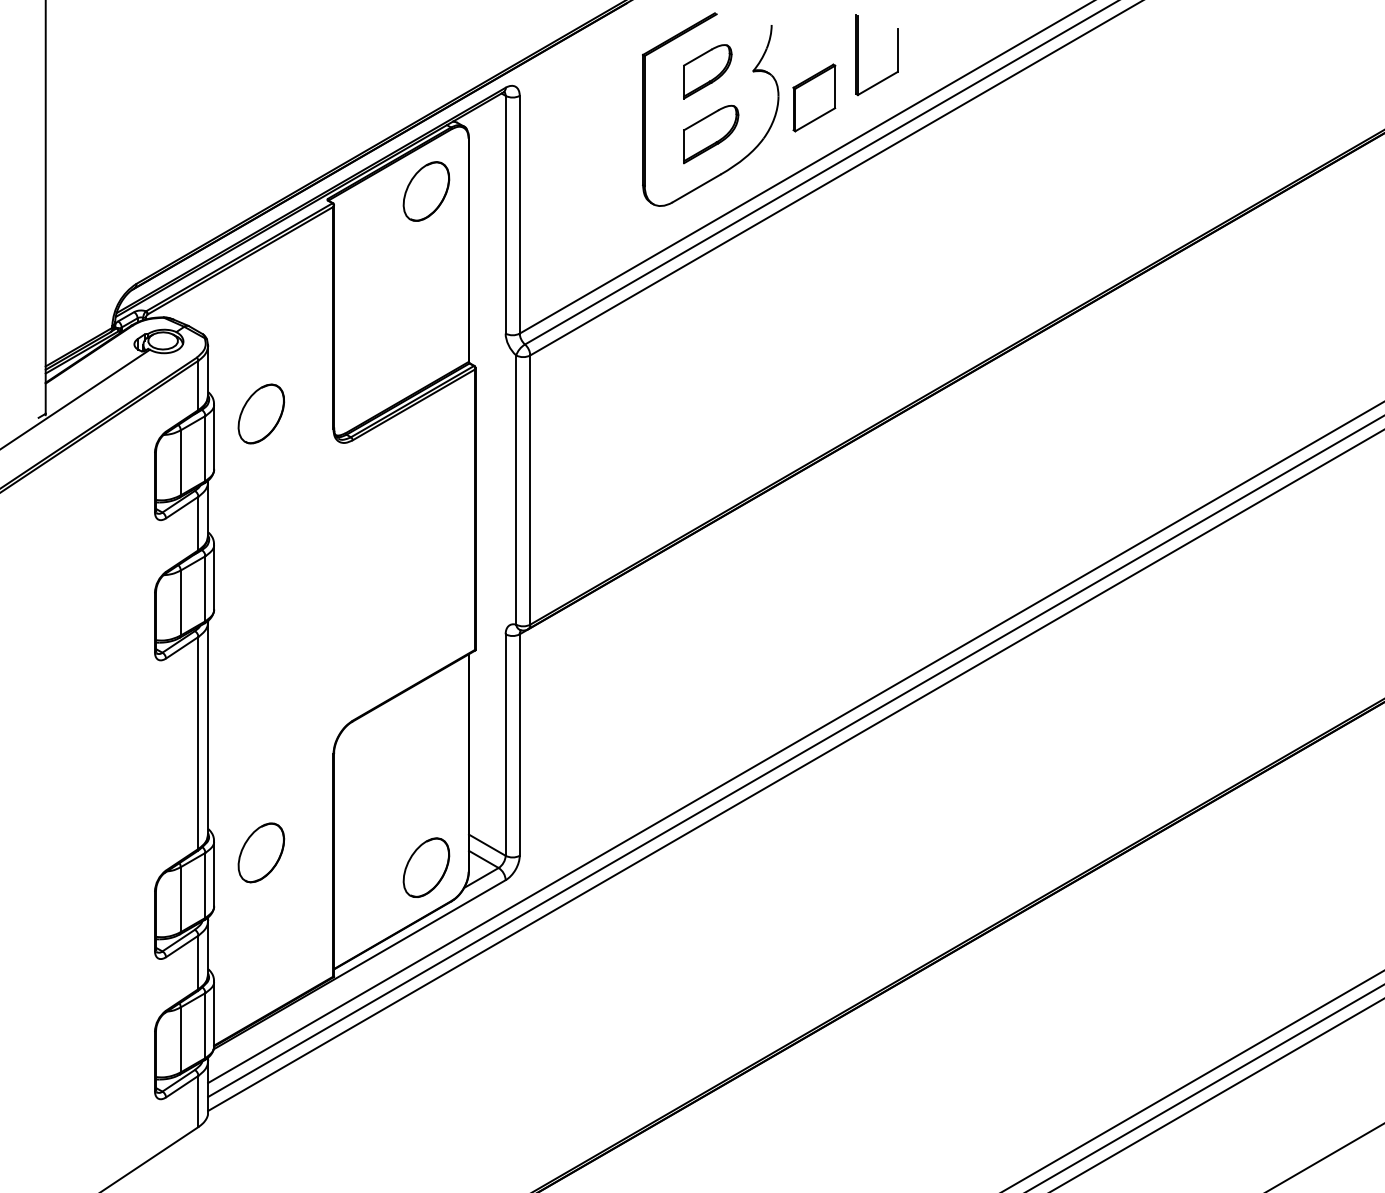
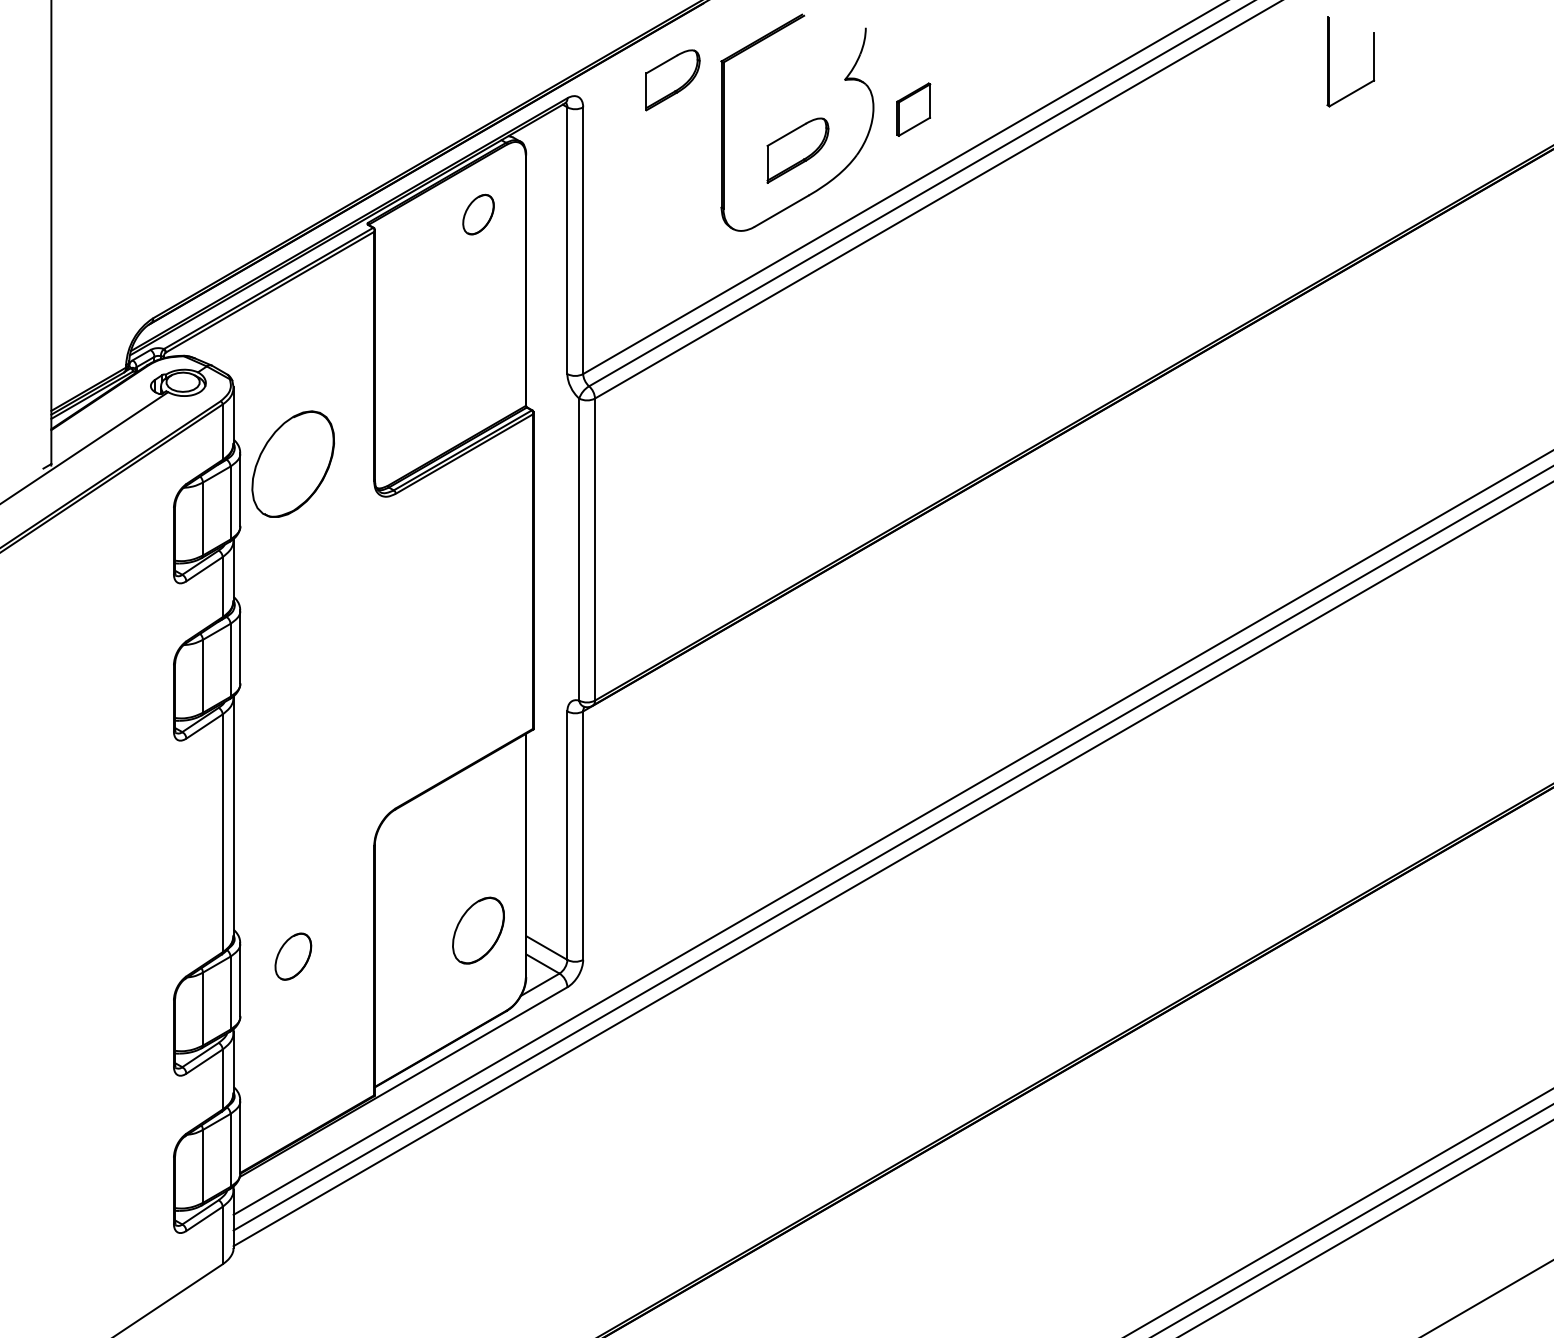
part: (858, 55) -> (1330, 62), moved
part: (707, 71) -> (672, 80), moved
part: (814, 97) -> (913, 109), size x0.7
part: (426, 191) -> (478, 214), size x0.6
part: (261, 413) -> (293, 463), size x1.6
part: (261, 852) -> (293, 956), size x0.7
part: (426, 867) -> (478, 930), moved

